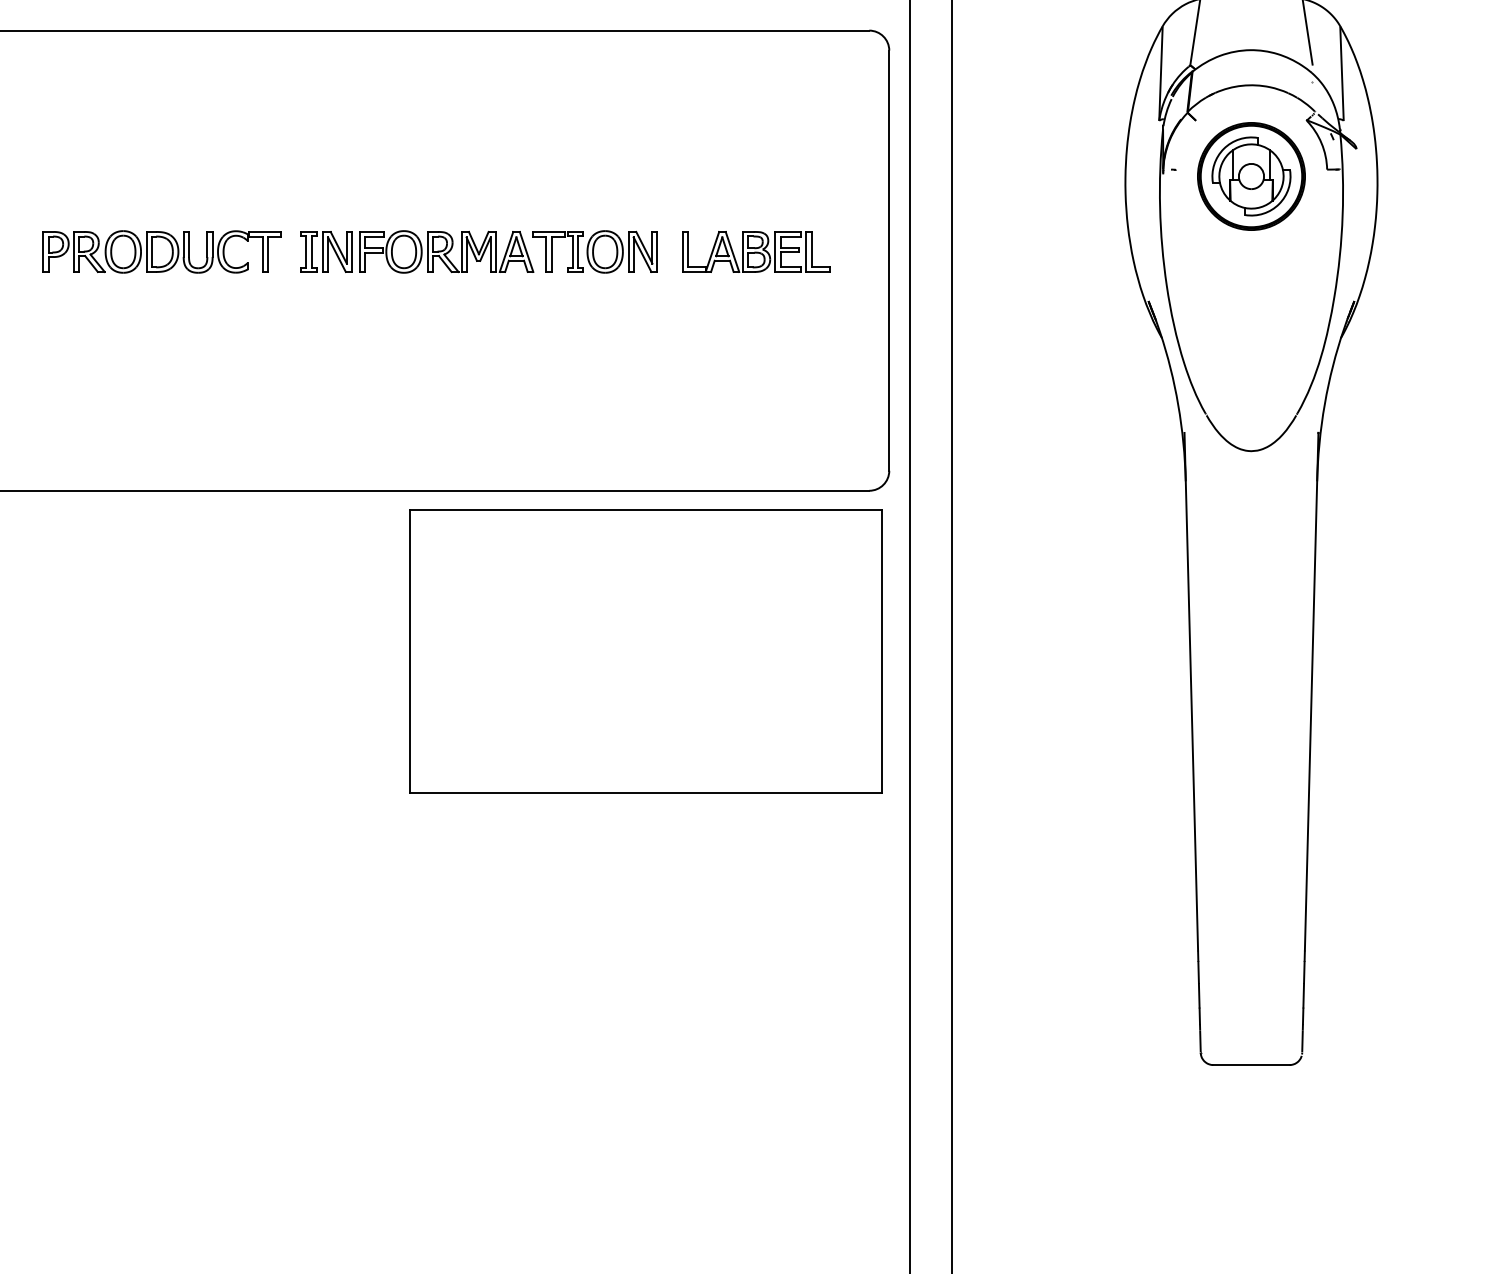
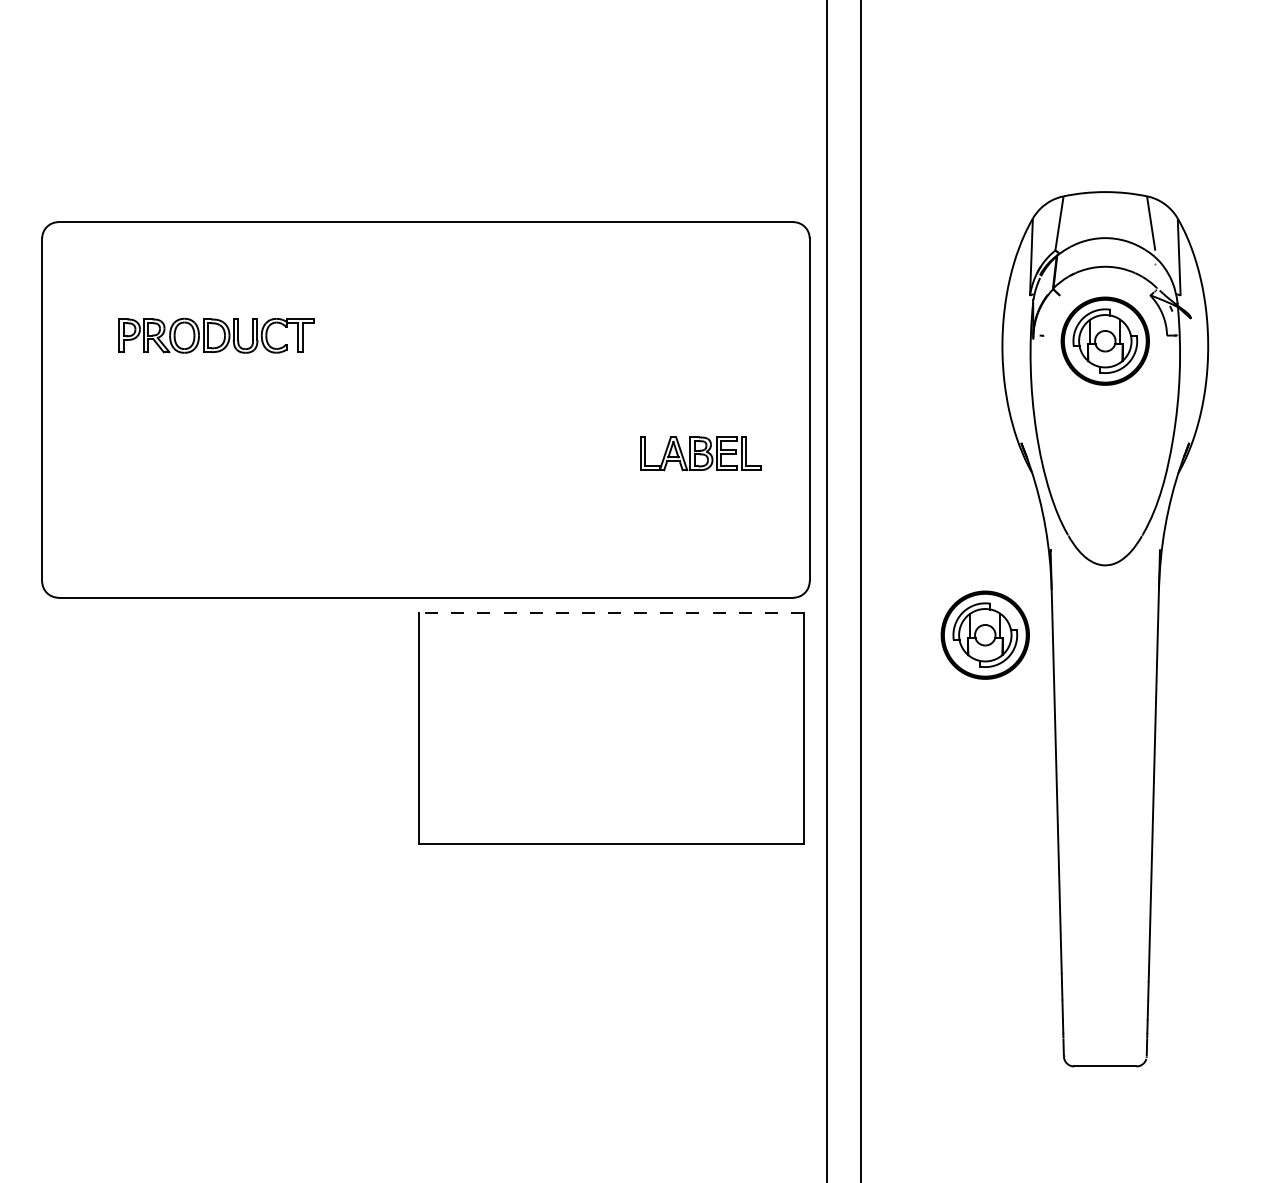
part: (162, 251) -> (216, 335), moved
part: (478, 251) -> (474, 402), removed
part: (755, 251) -> (700, 453), moved
line: (646, 510) -> (611, 613), solid -> dashed
part: (1103, 535) -> (984, 634), added

